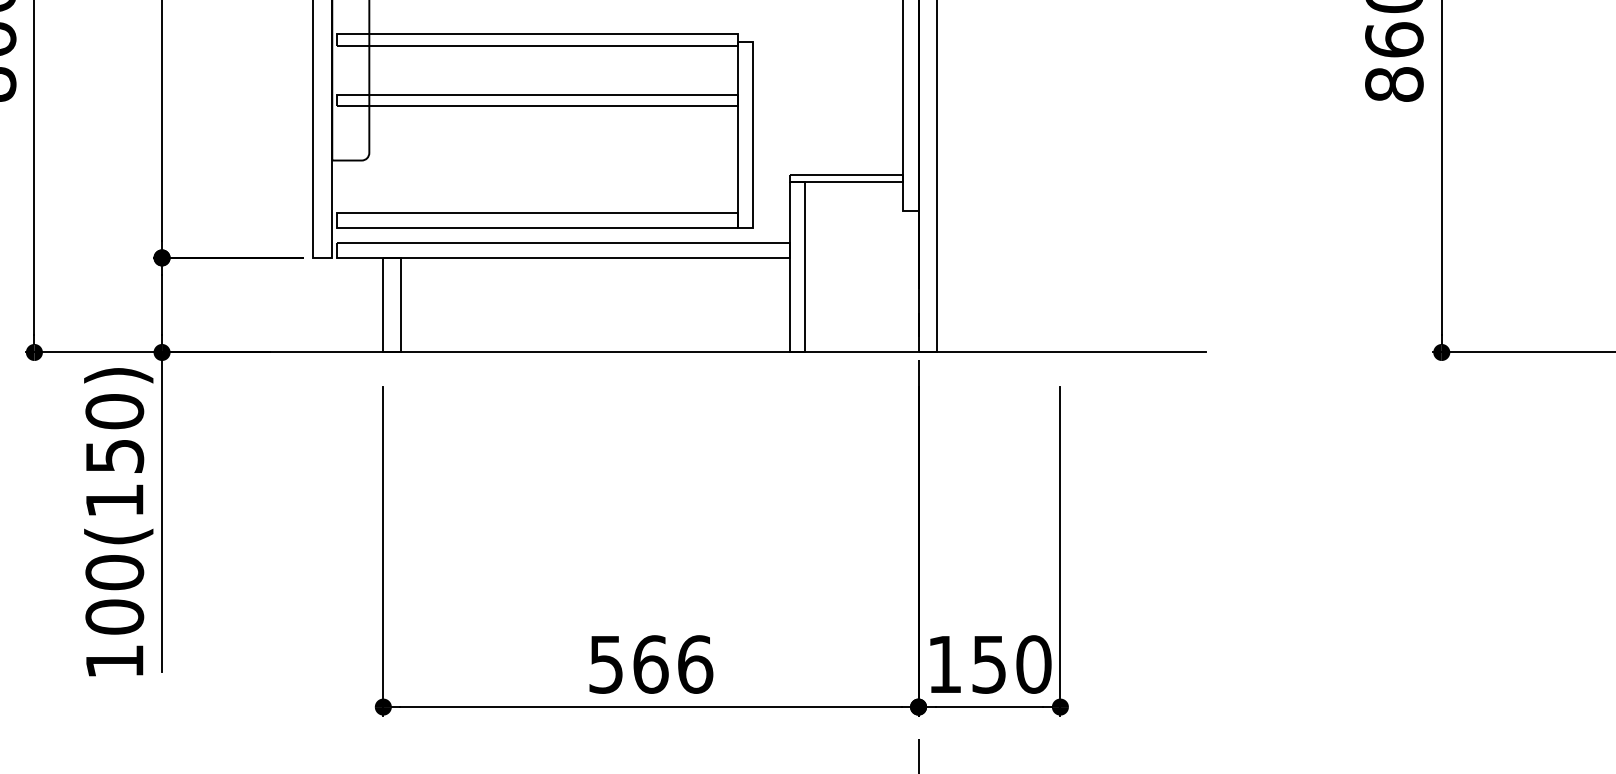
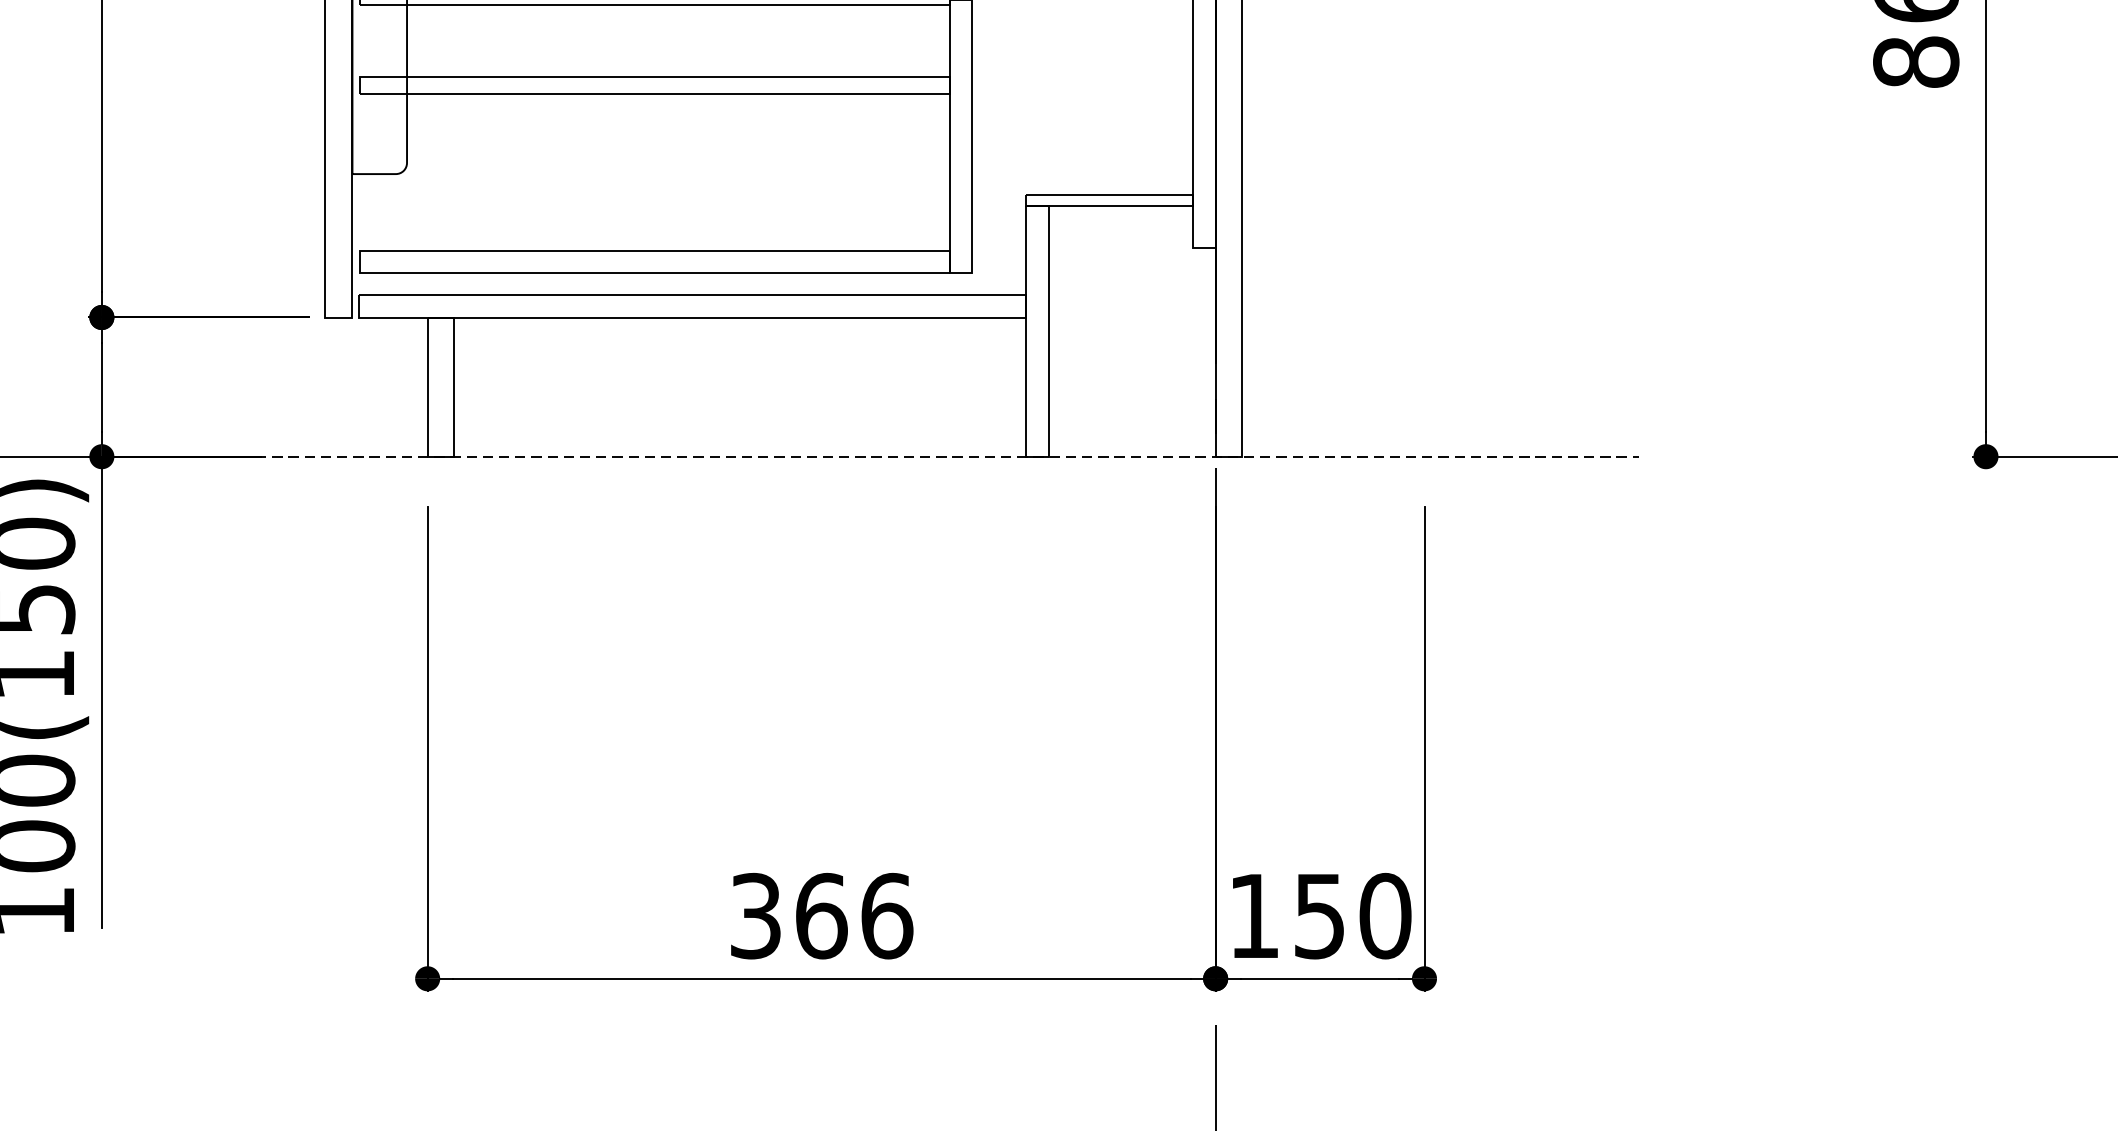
line: (687, 352) -> (875, 456), solid -> dashed
text: (605, 664) -> (754, 916), 566 -> 366

